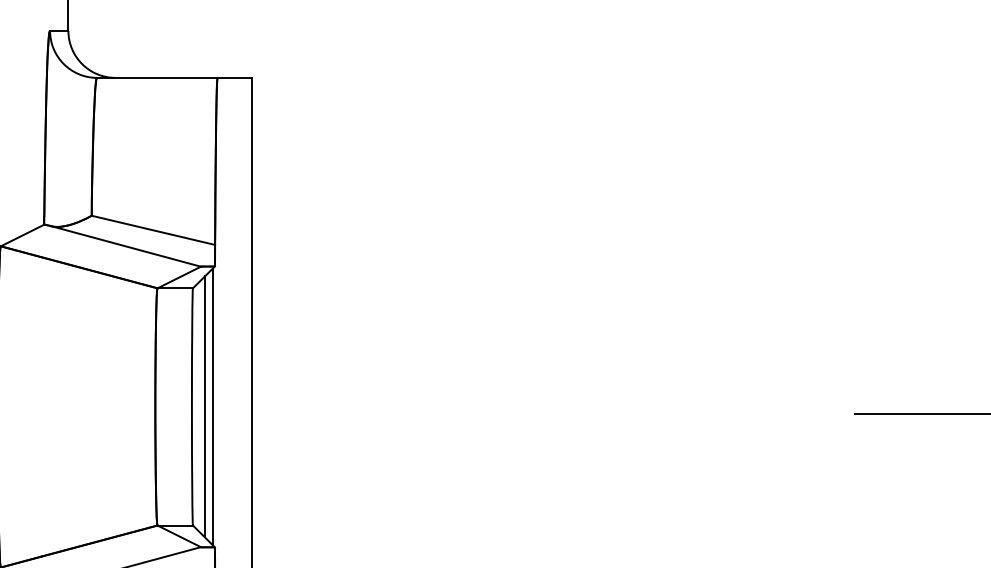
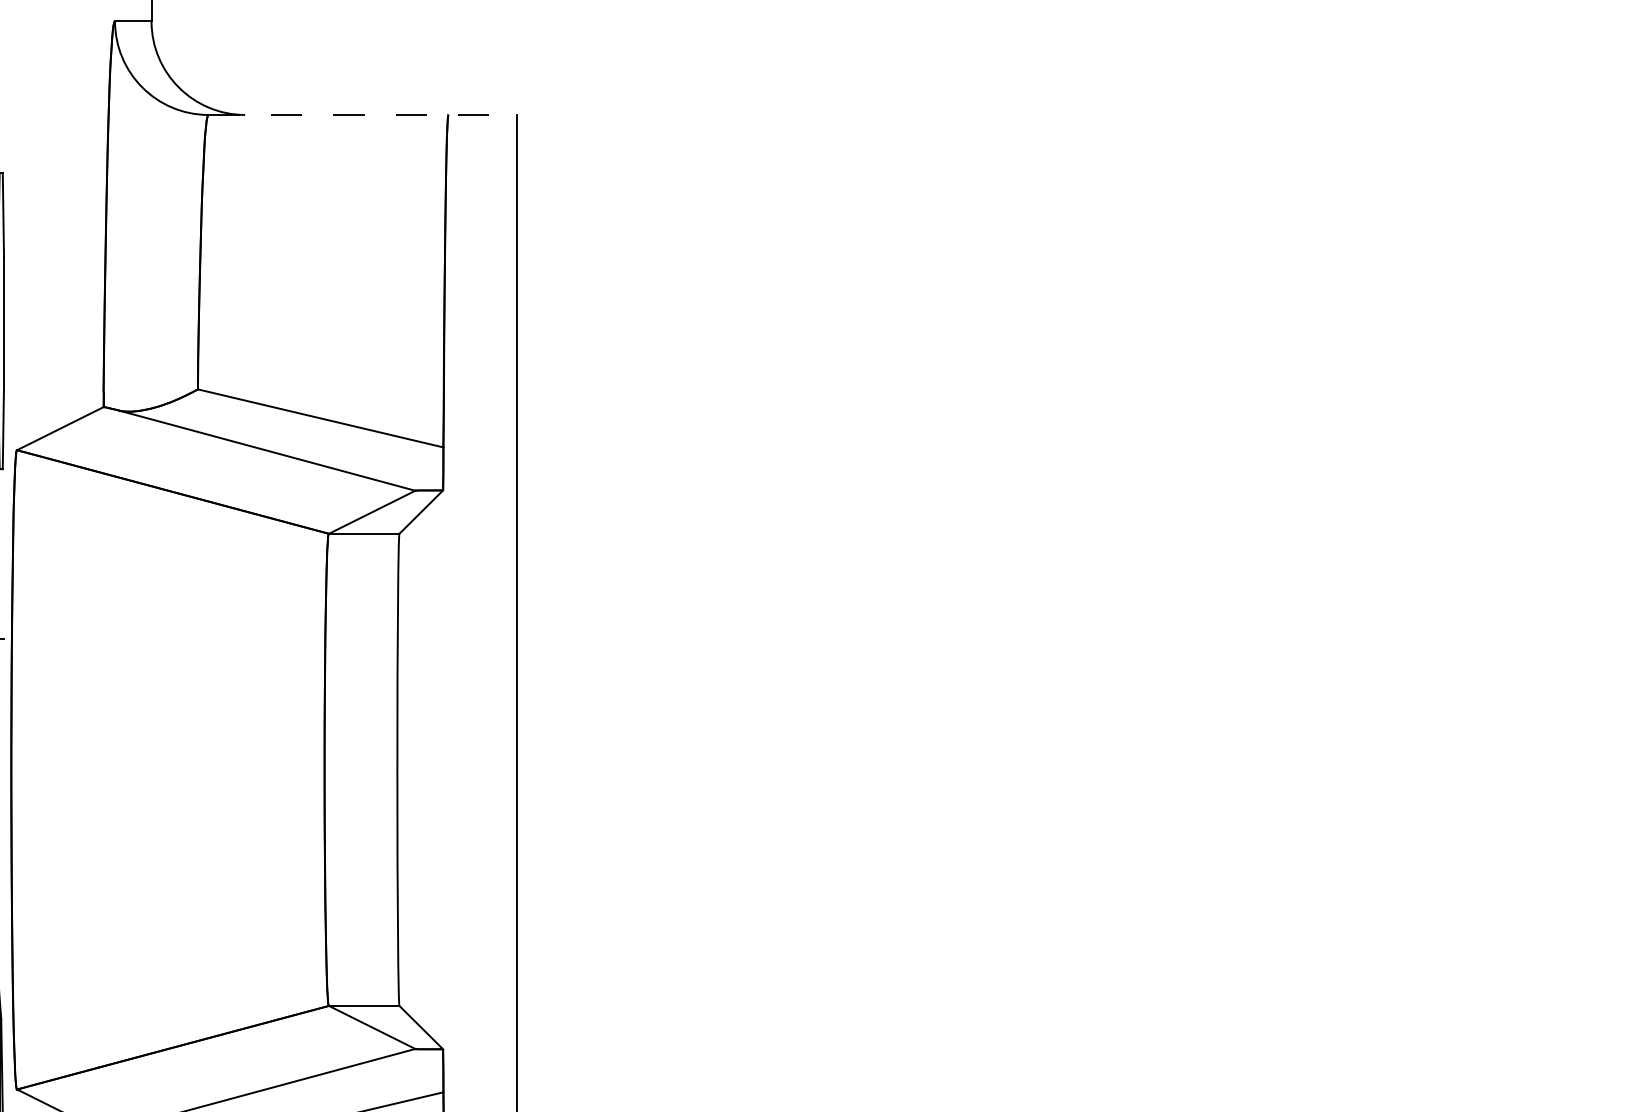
line: (175, 77) -> (364, 114), solid -> dashed
line: (205, 406) -> (424, 769), removed
line: (212, 406) -> (438, 769), removed

